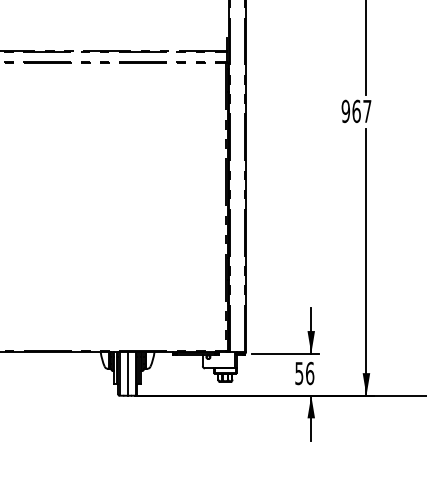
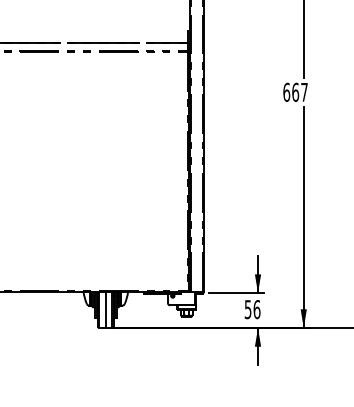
text: (345, 110) -> (286, 91), 967 -> 667

